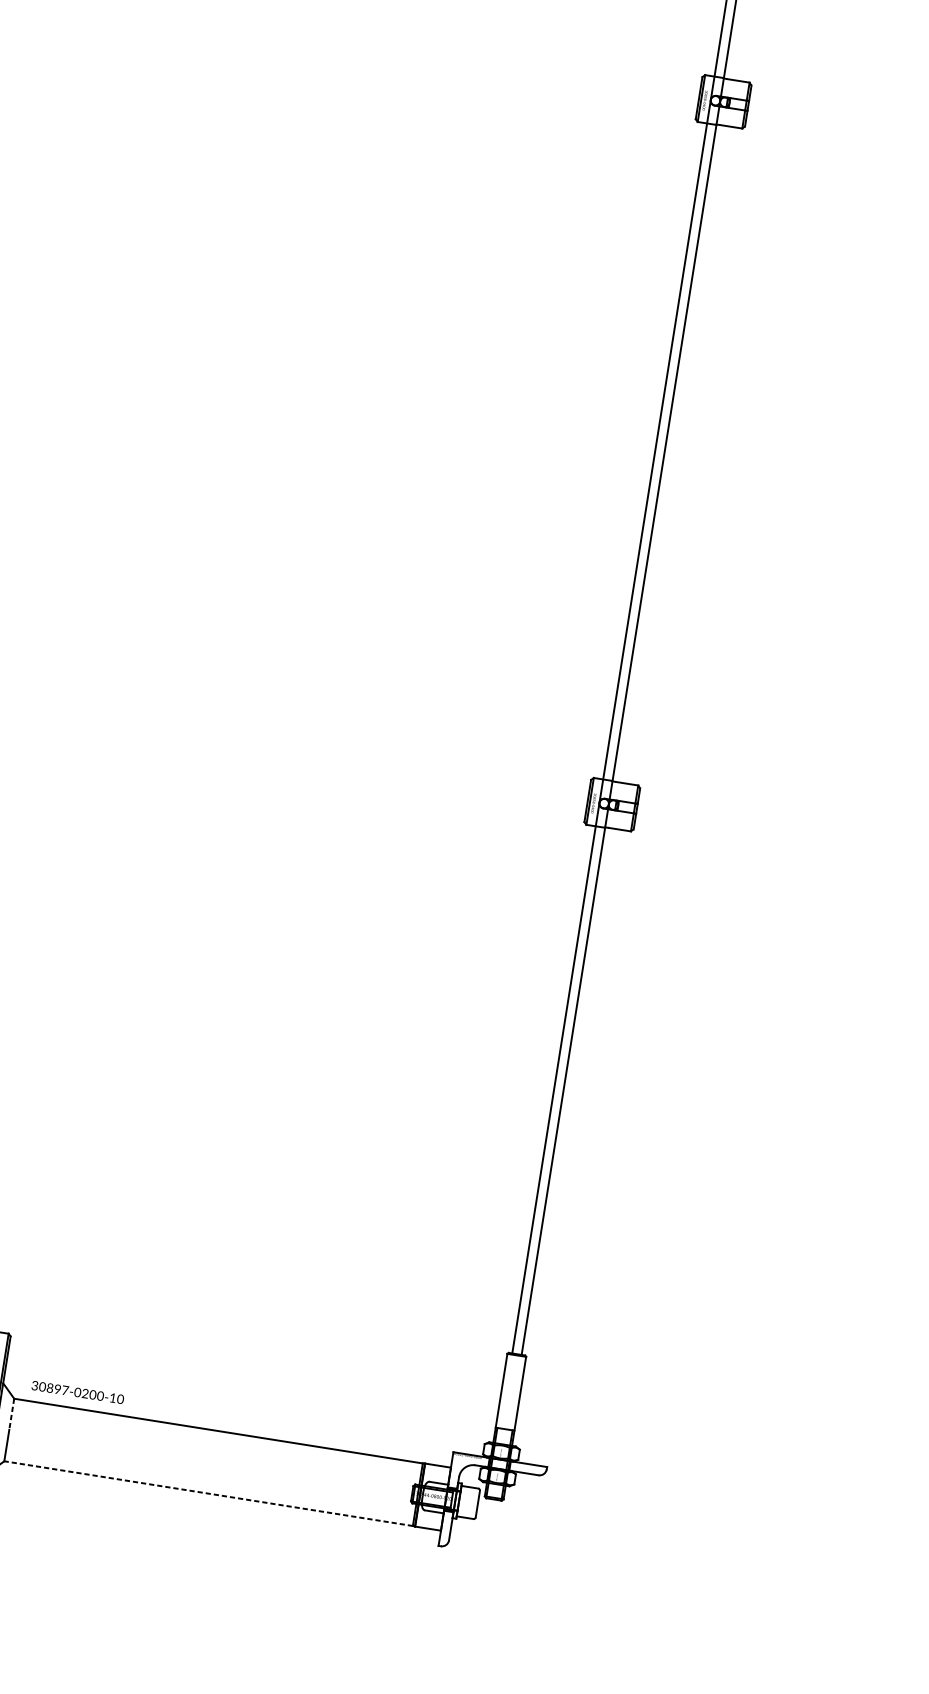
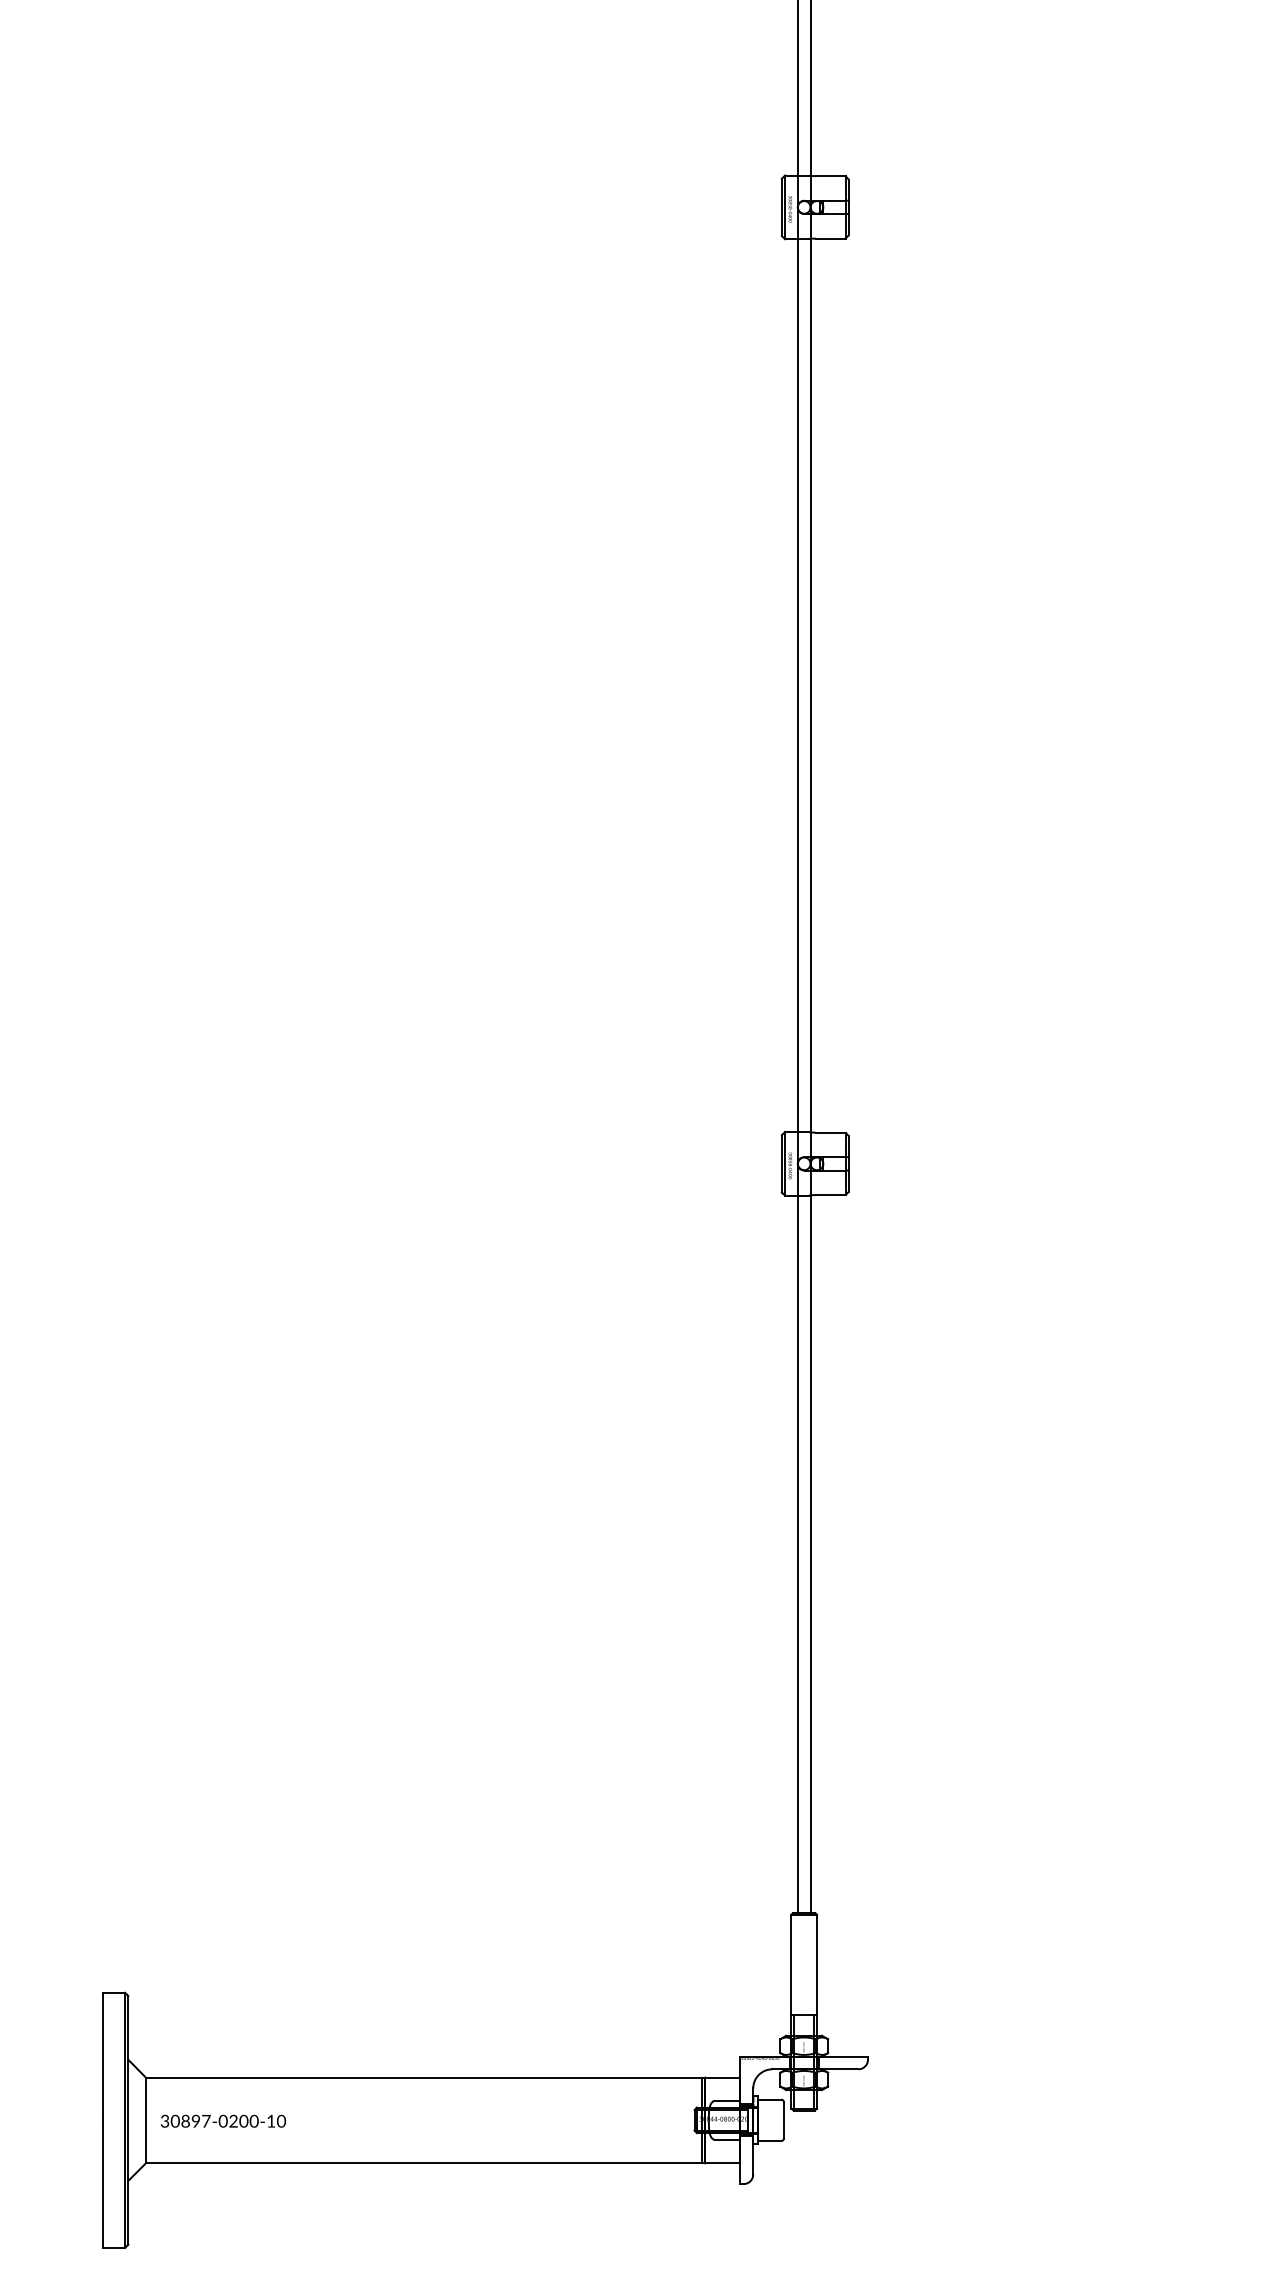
text: (78, 1391) -> (223, 2120), moved
line: (11, 1414) -> (146, 2099), dashed -> solid
line: (208, 1493) -> (423, 2163), dashed -> solid

